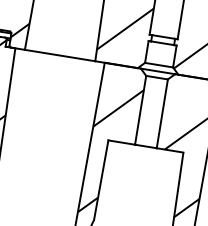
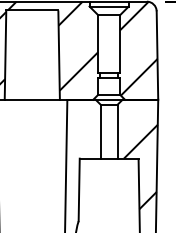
hatch: (110, 151) -> (82, 166), removed

